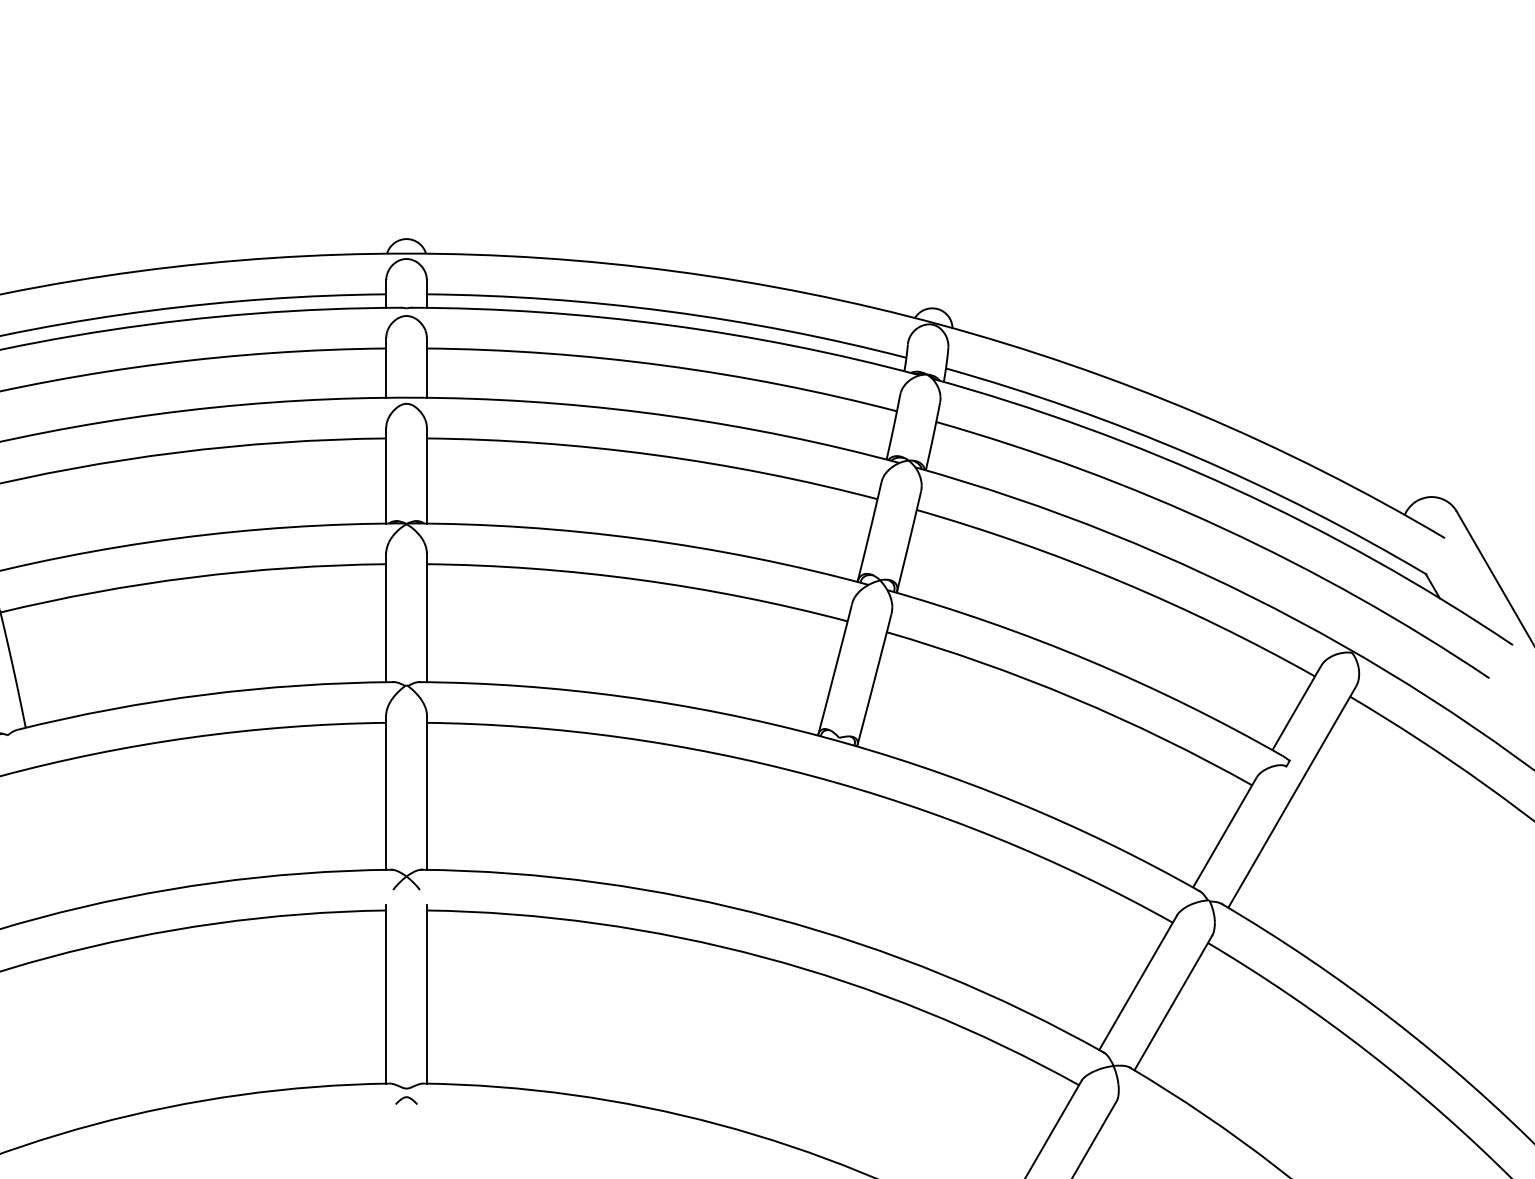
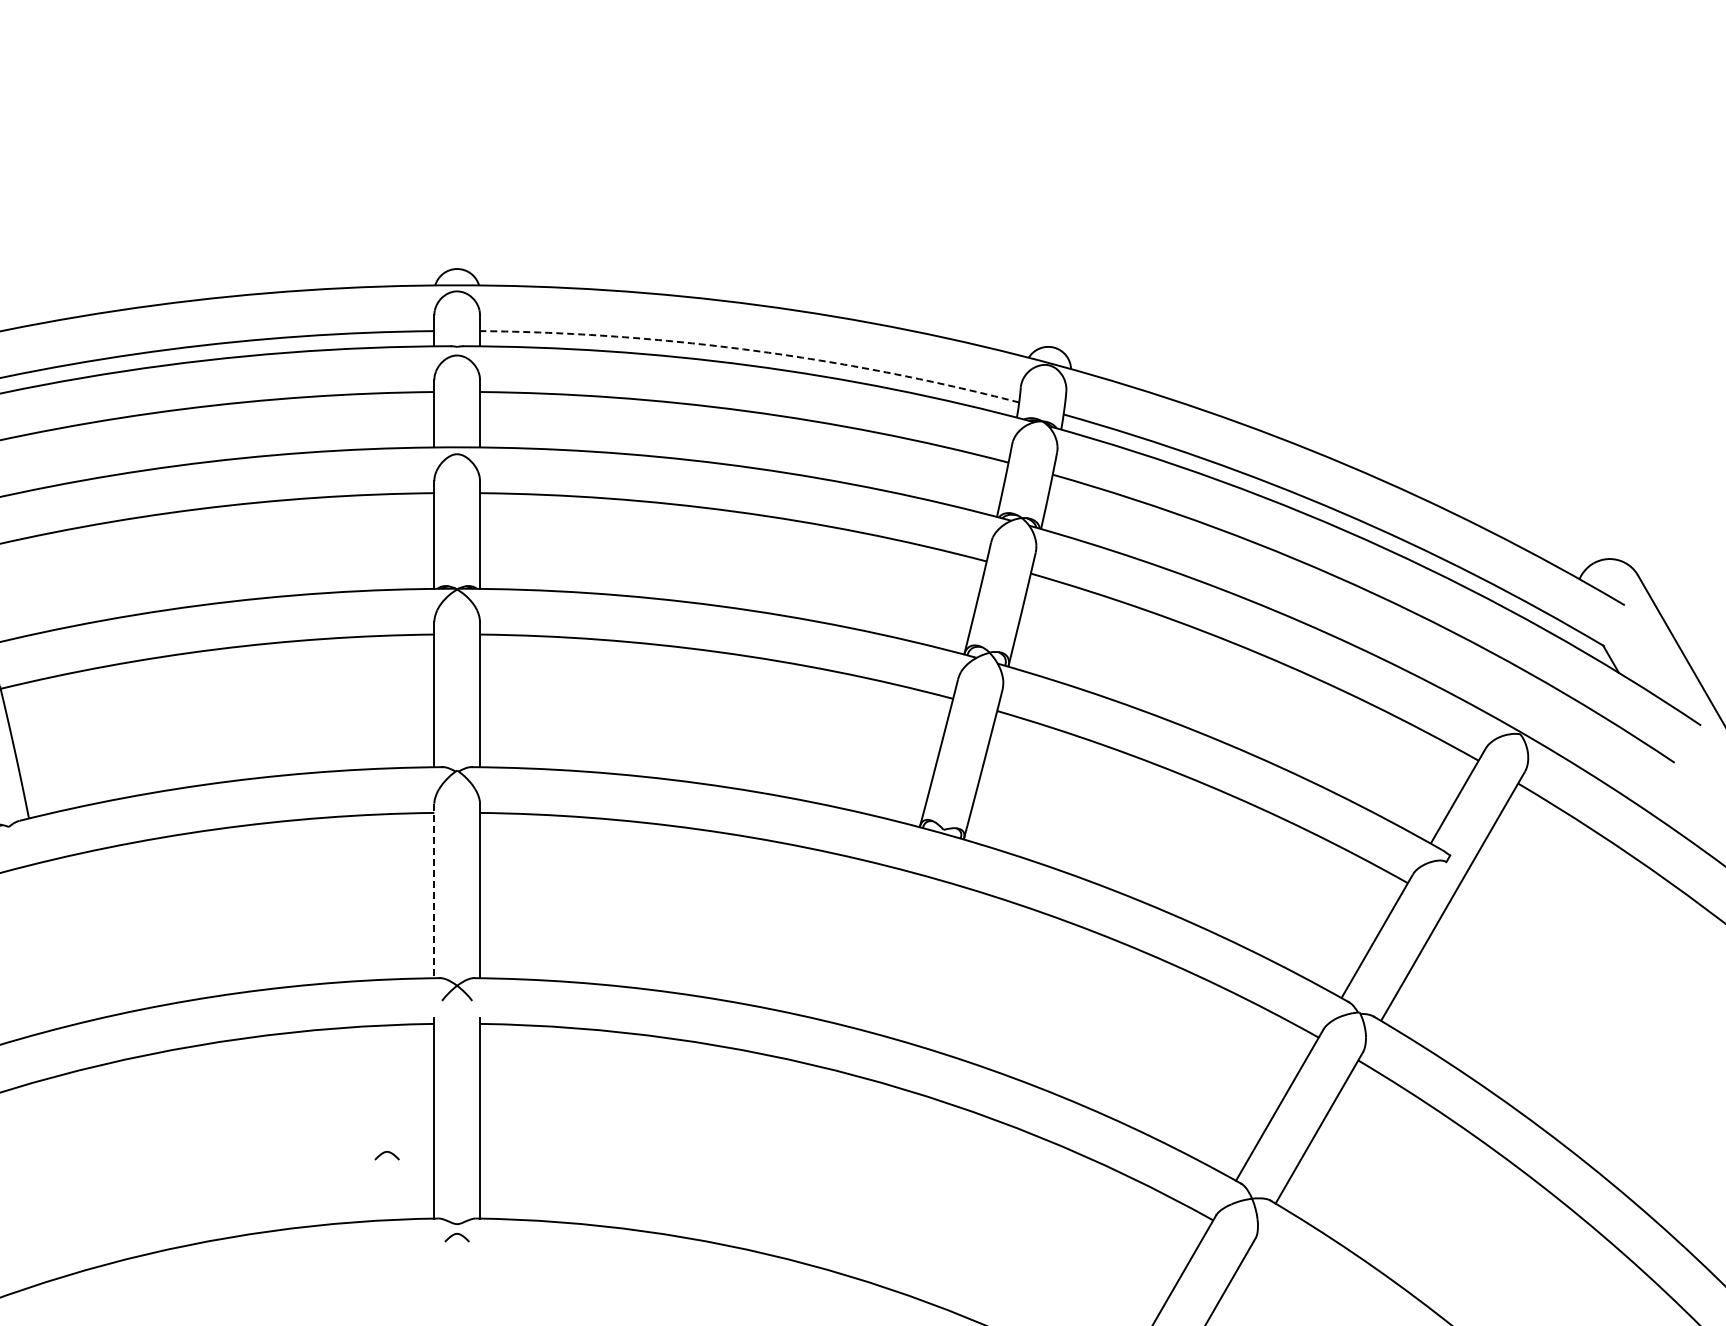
arc: (668, 311) -> (751, 350), solid -> dashed
line: (386, 792) -> (434, 891), solid -> dashed
curve: (341, 1025) -> (384, 1153), added

